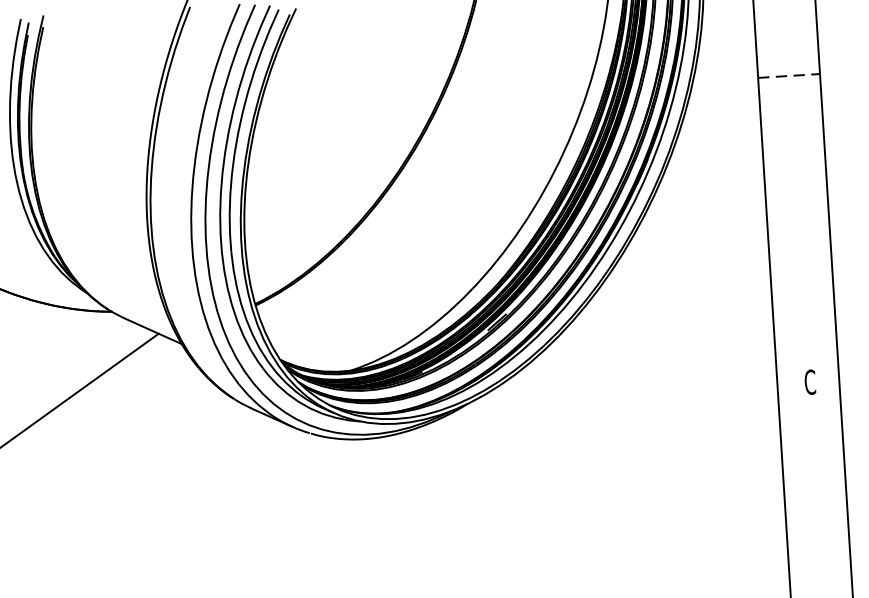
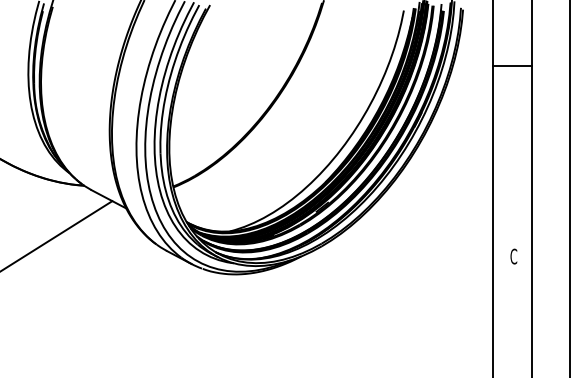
line: (790, 76) -> (513, 66), dashed -> solid

